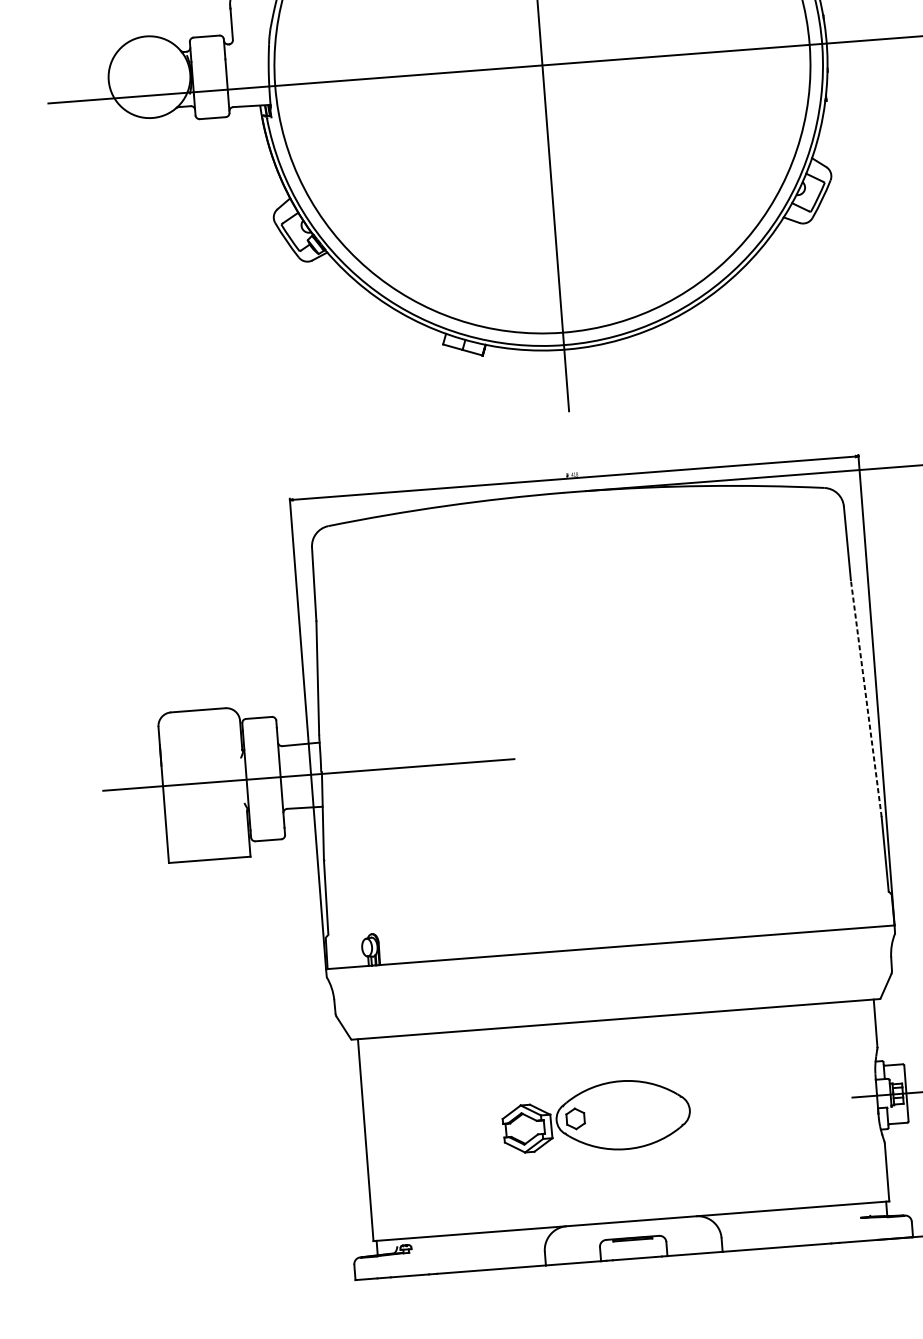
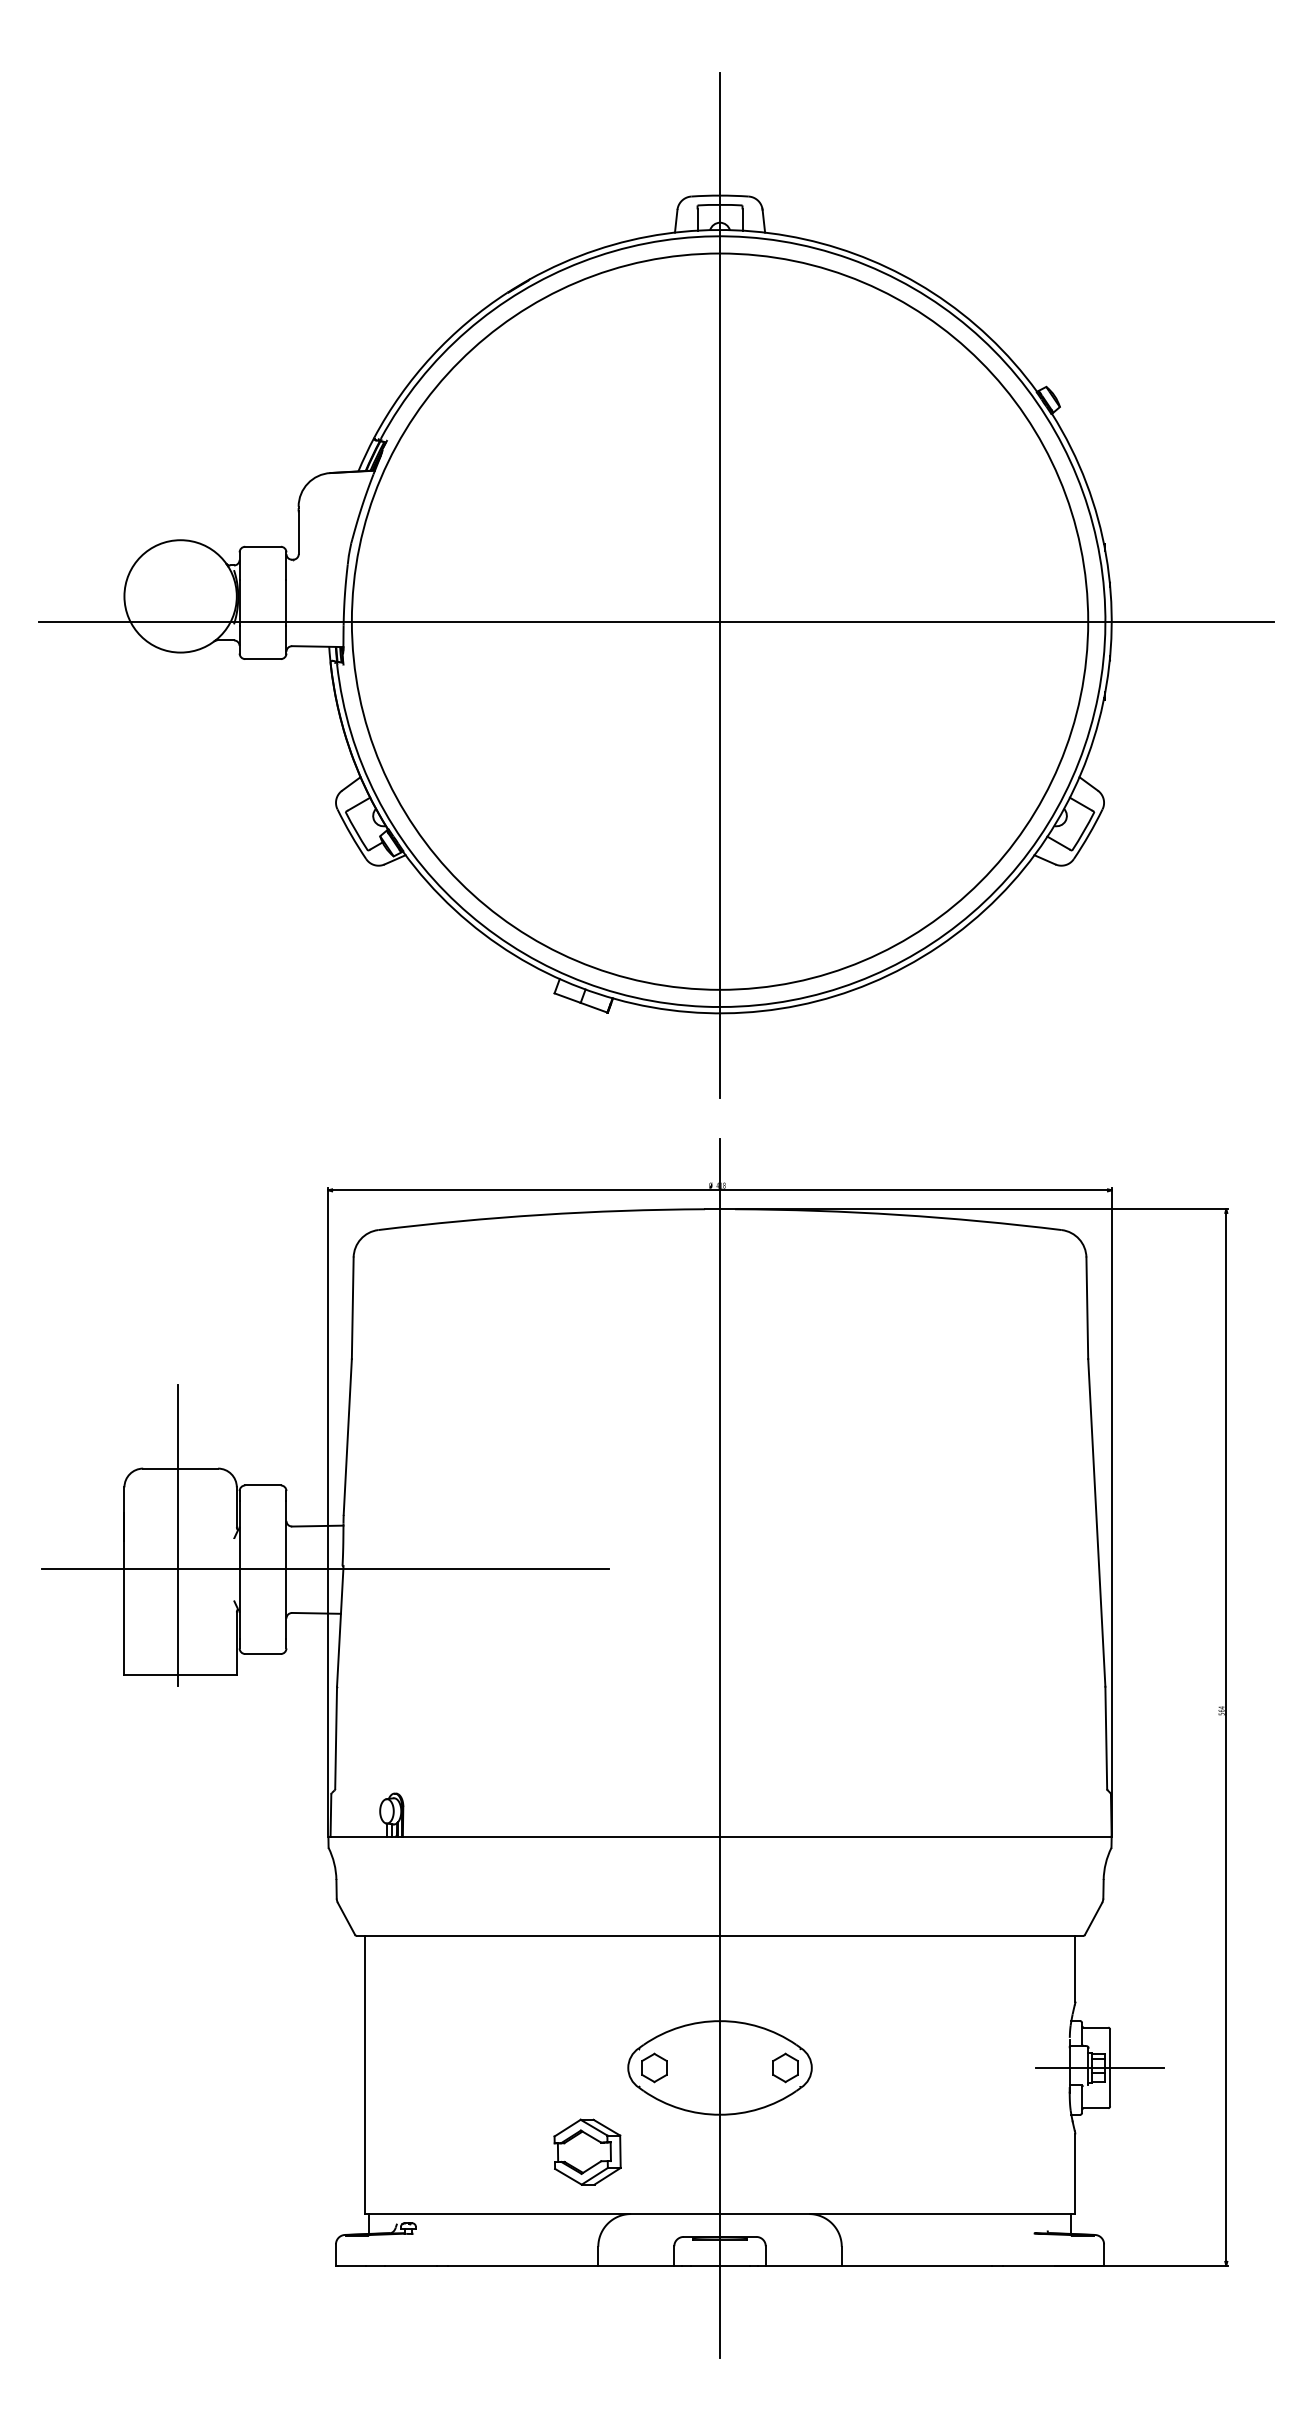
line: (866, 698) -> (1096, 1522), dashed -> solid
line: (199, 759) -> (177, 1535), added
line: (605, 883) -> (720, 1748), added
part: (670, 1111) -> (785, 2067), added
part: (527, 1128) -> (587, 2151), moved

